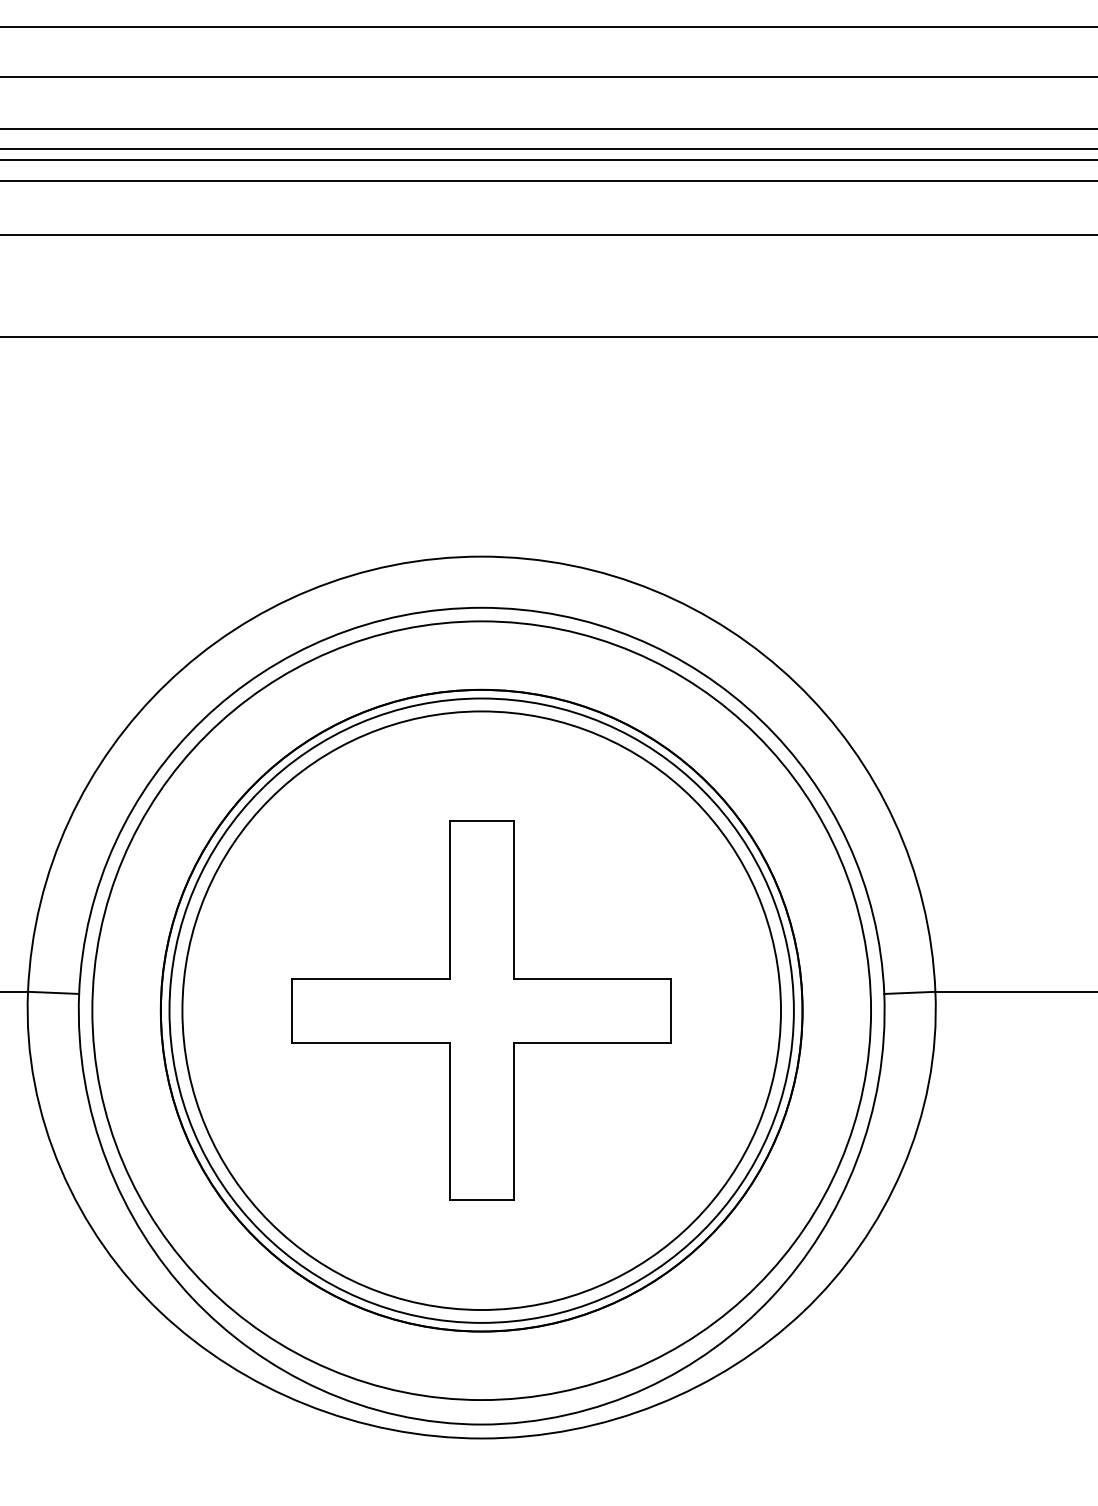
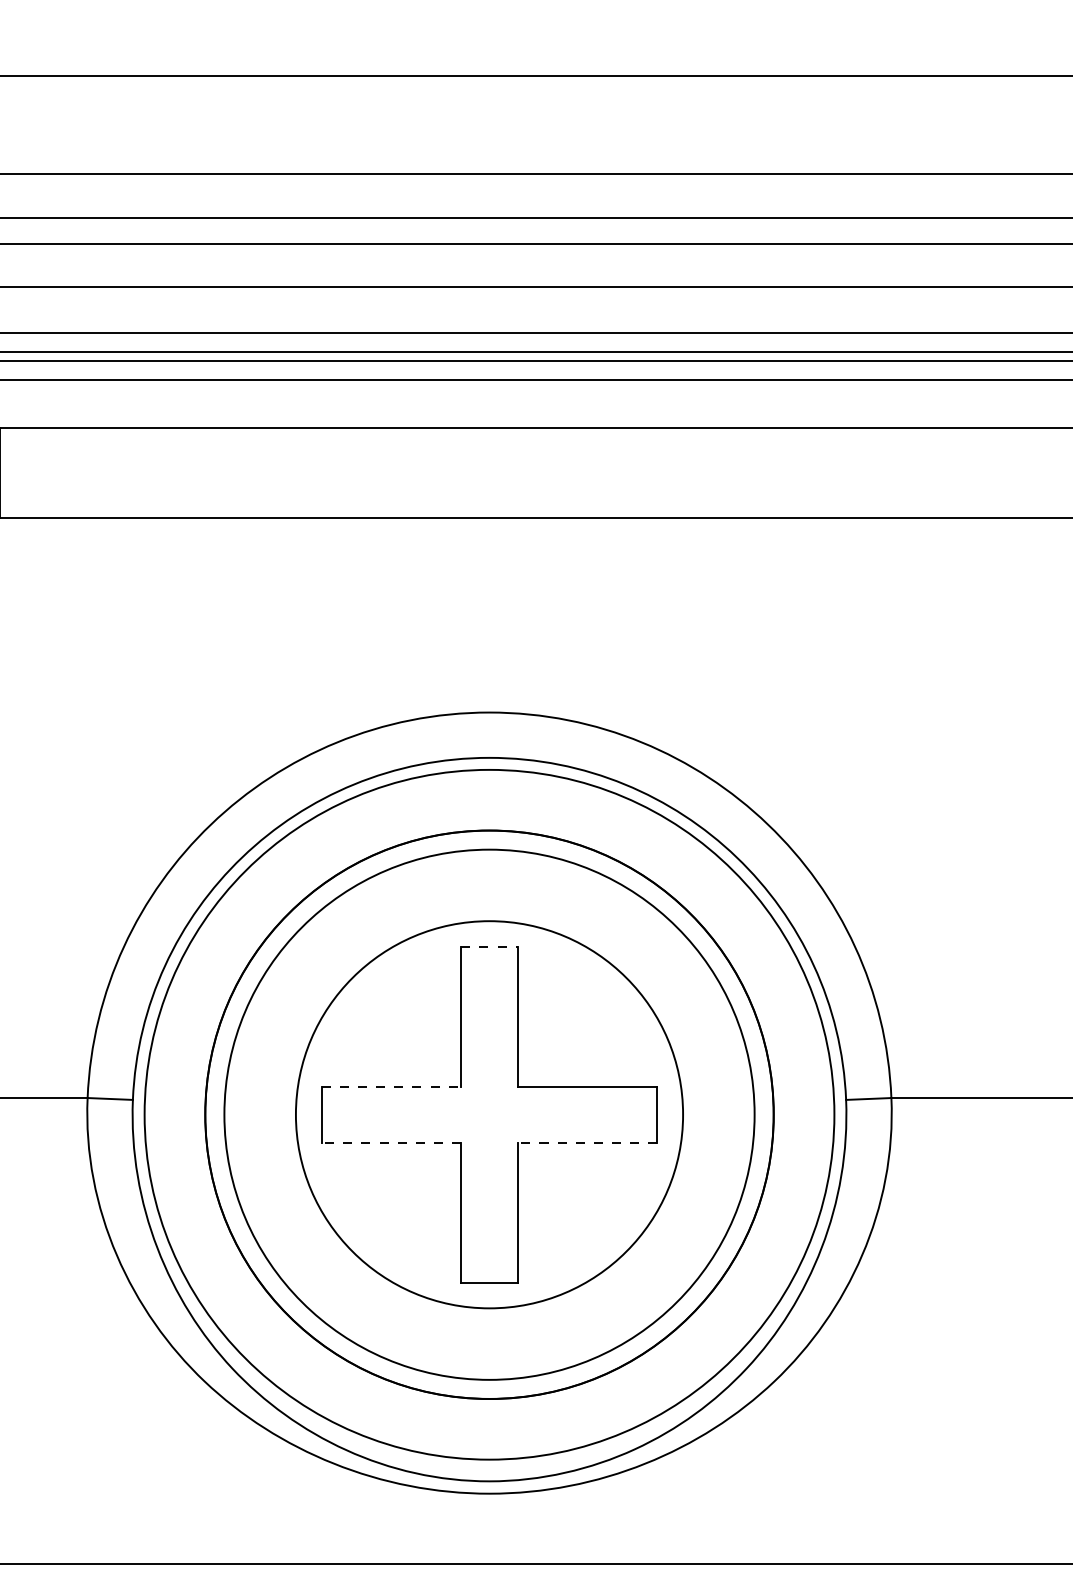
line: (482, 820) -> (490, 946), solid -> dashed
line: (371, 978) -> (391, 1086), solid -> dashed
circle: (481, 1010) -> (489, 1114), size x0.7
line: (371, 1043) -> (391, 1143), solid -> dashed
line: (592, 1043) -> (587, 1143), solid -> dashed

